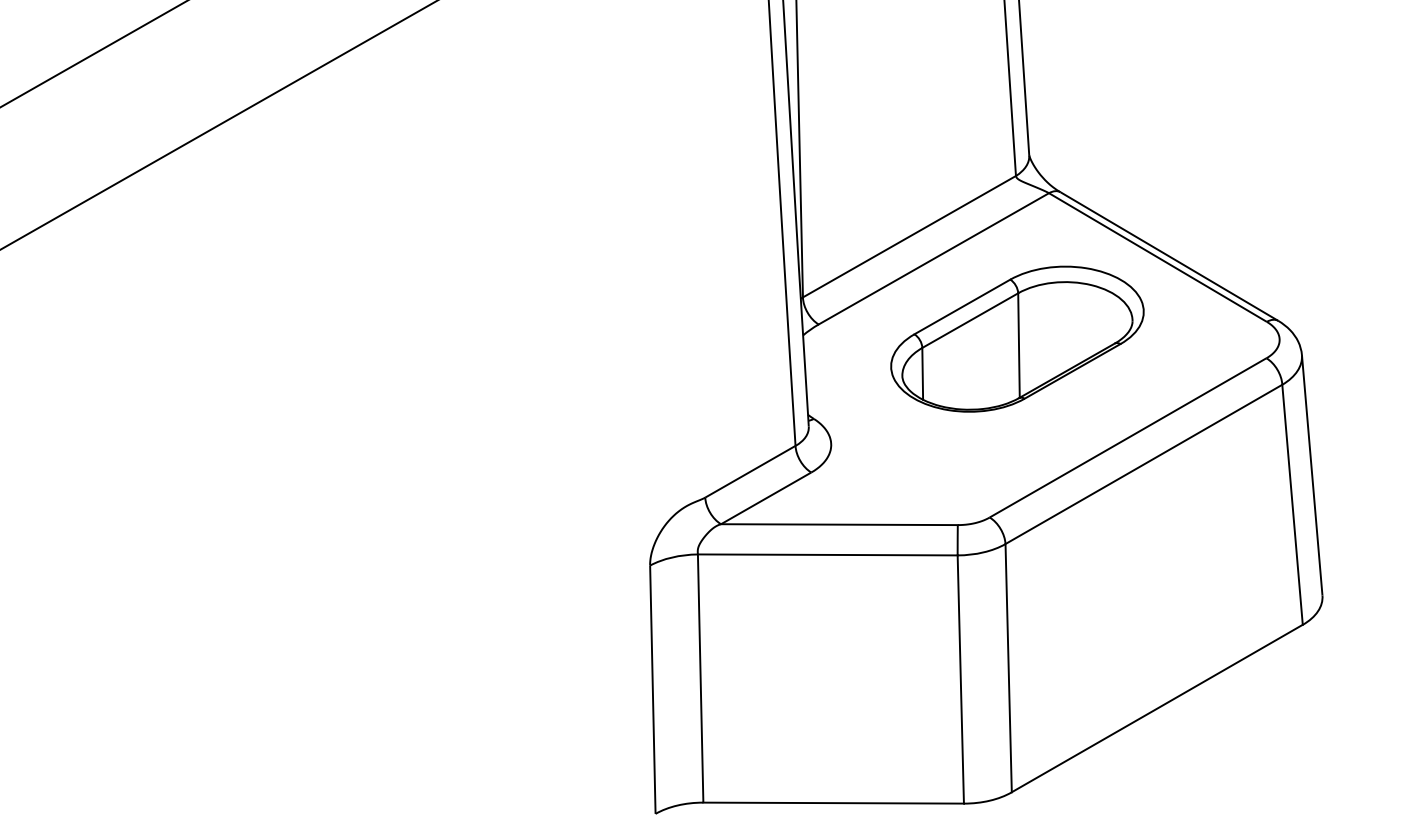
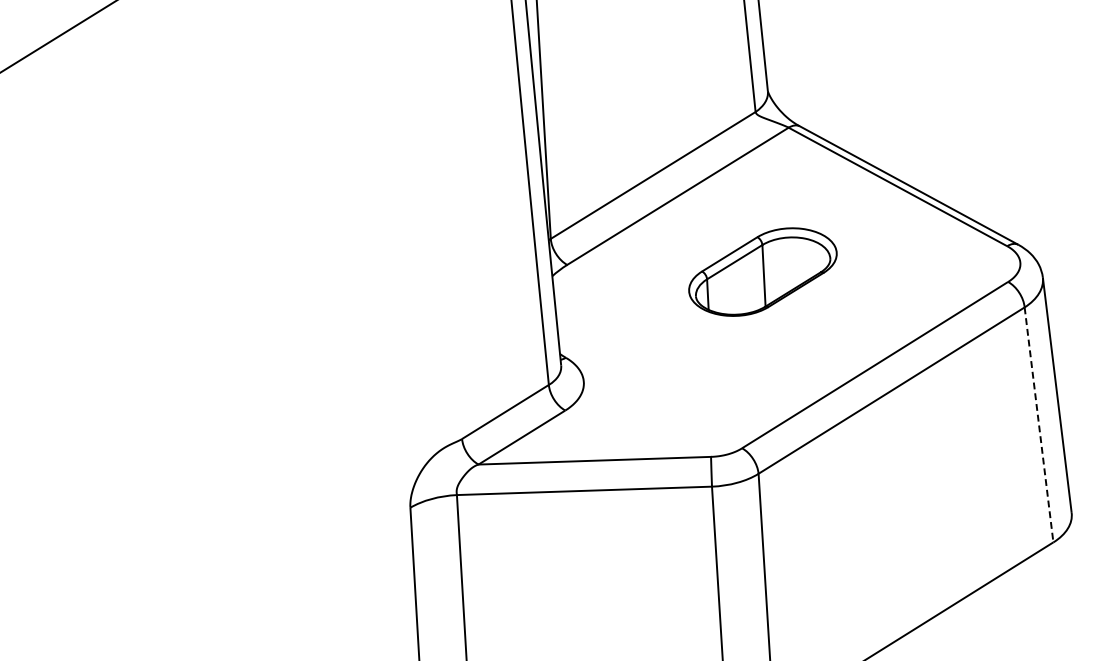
part: (1017, 338) -> (762, 271), size x0.6
line: (1292, 505) -> (1039, 425), solid -> dashed

